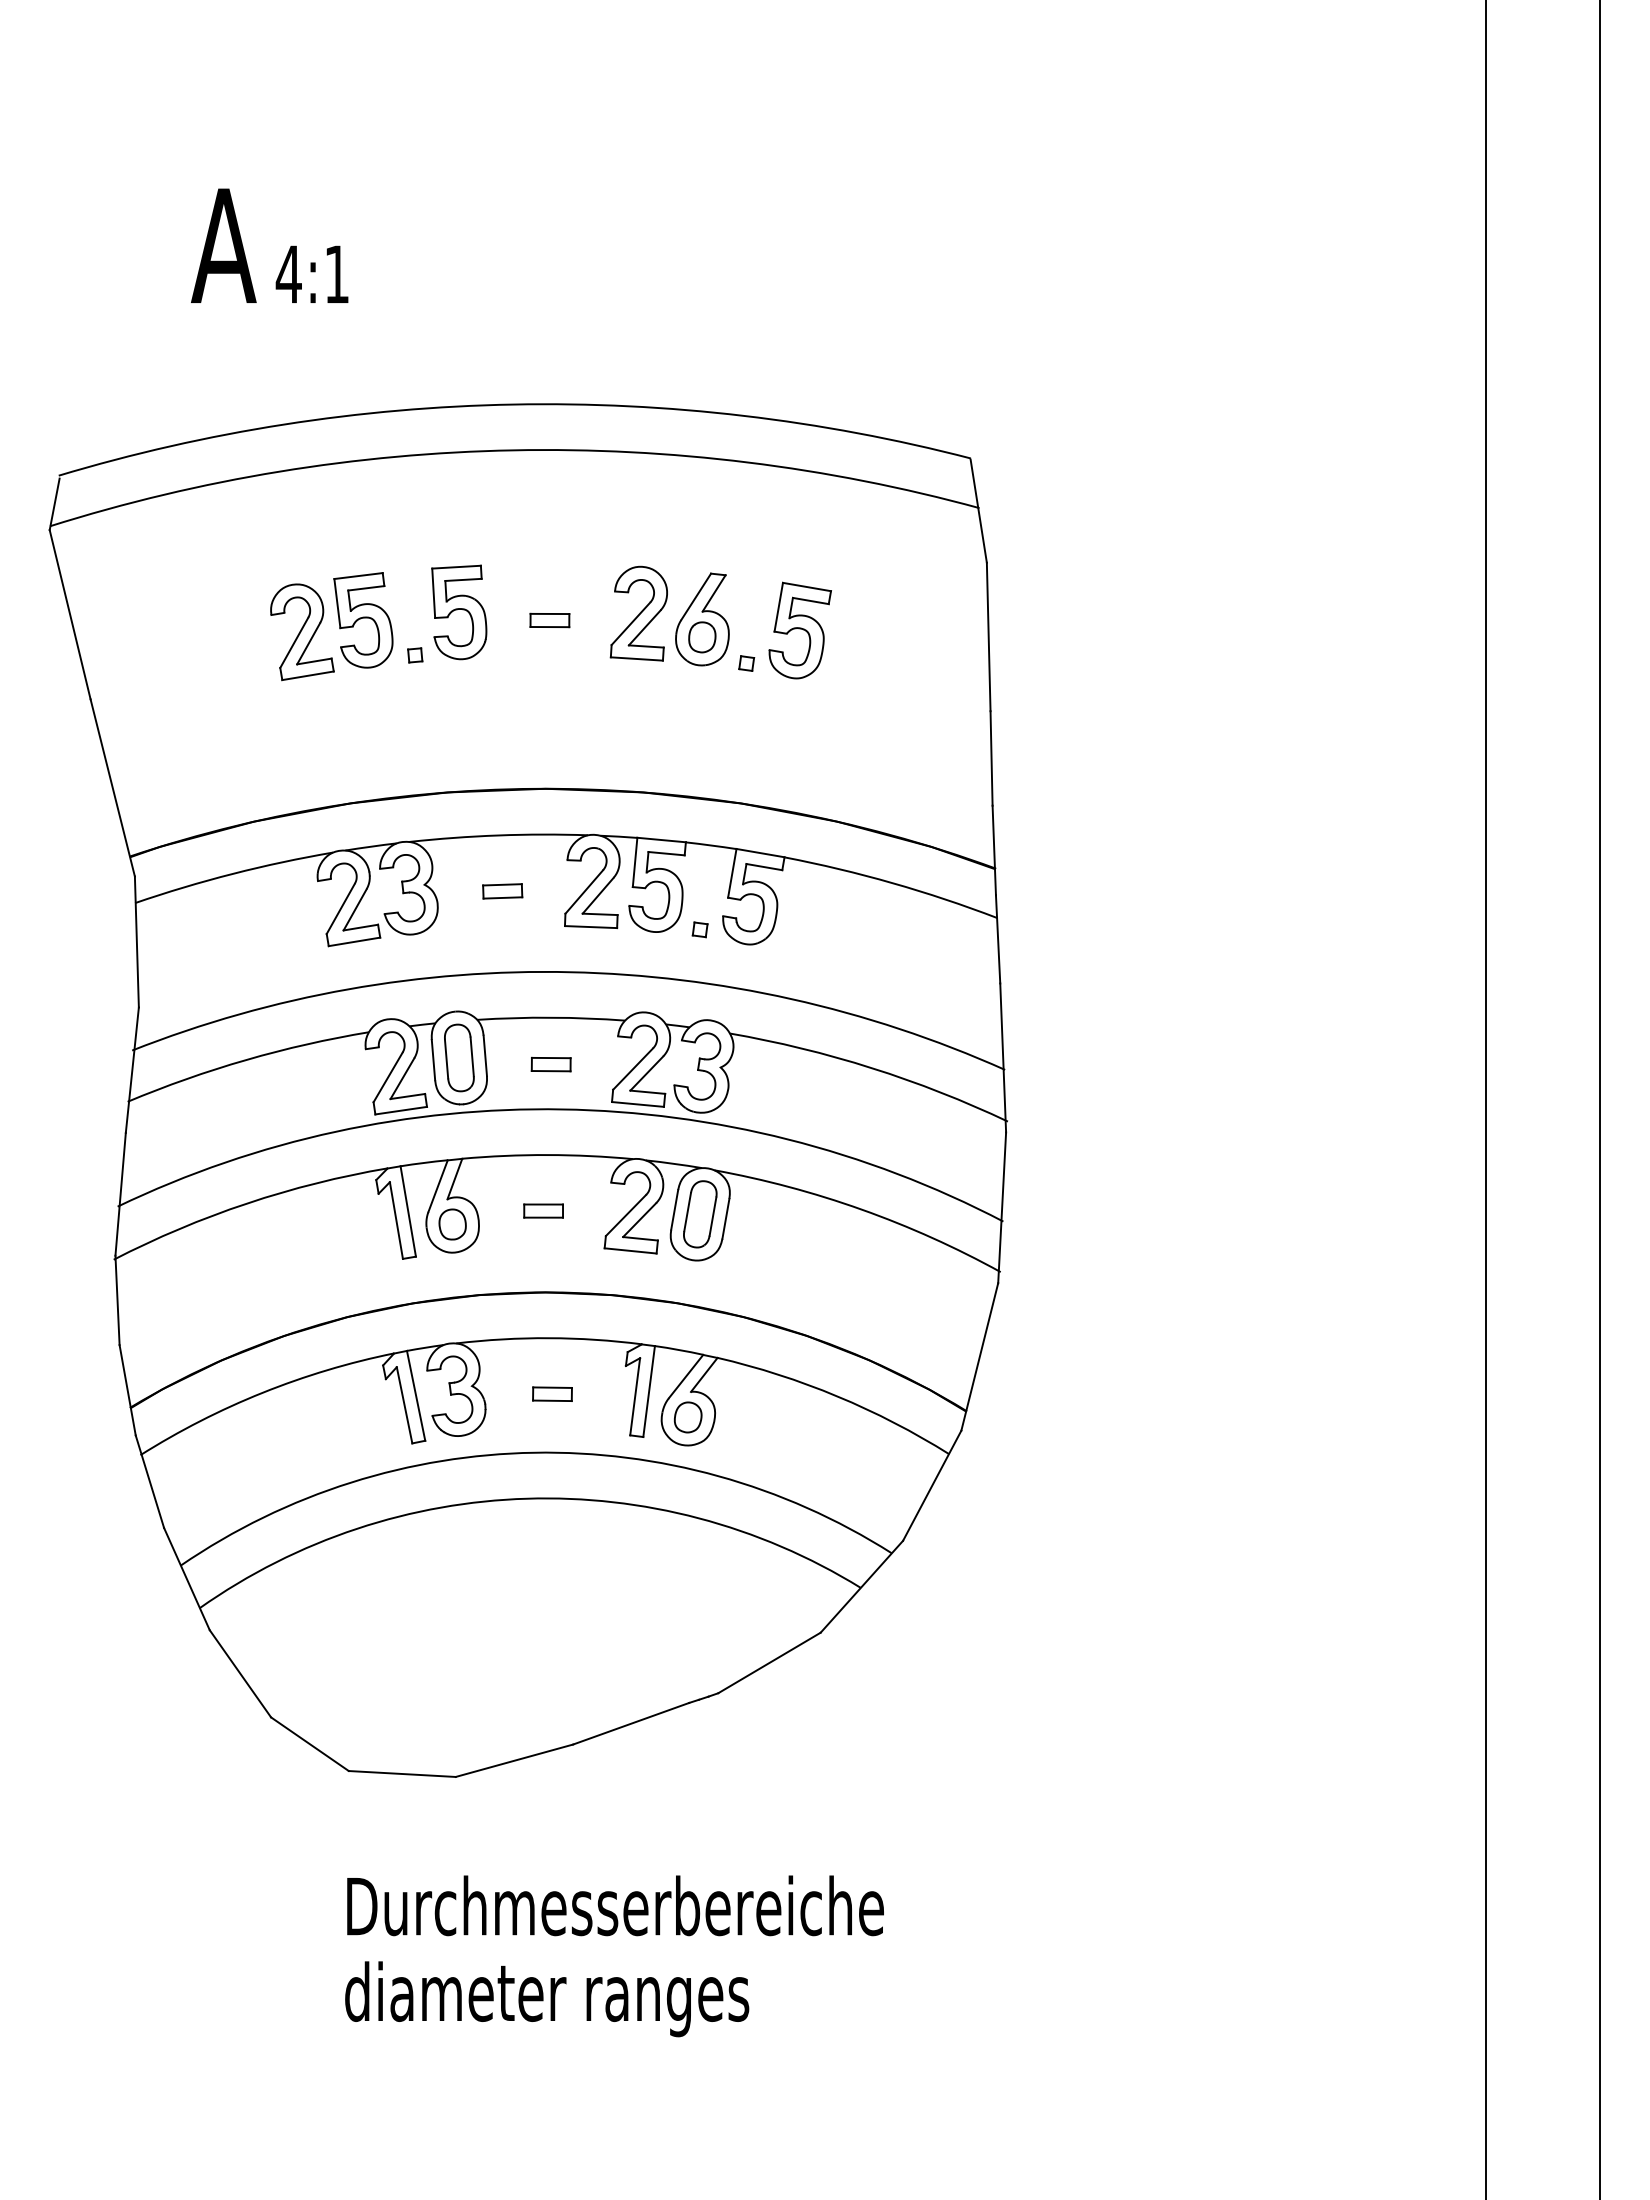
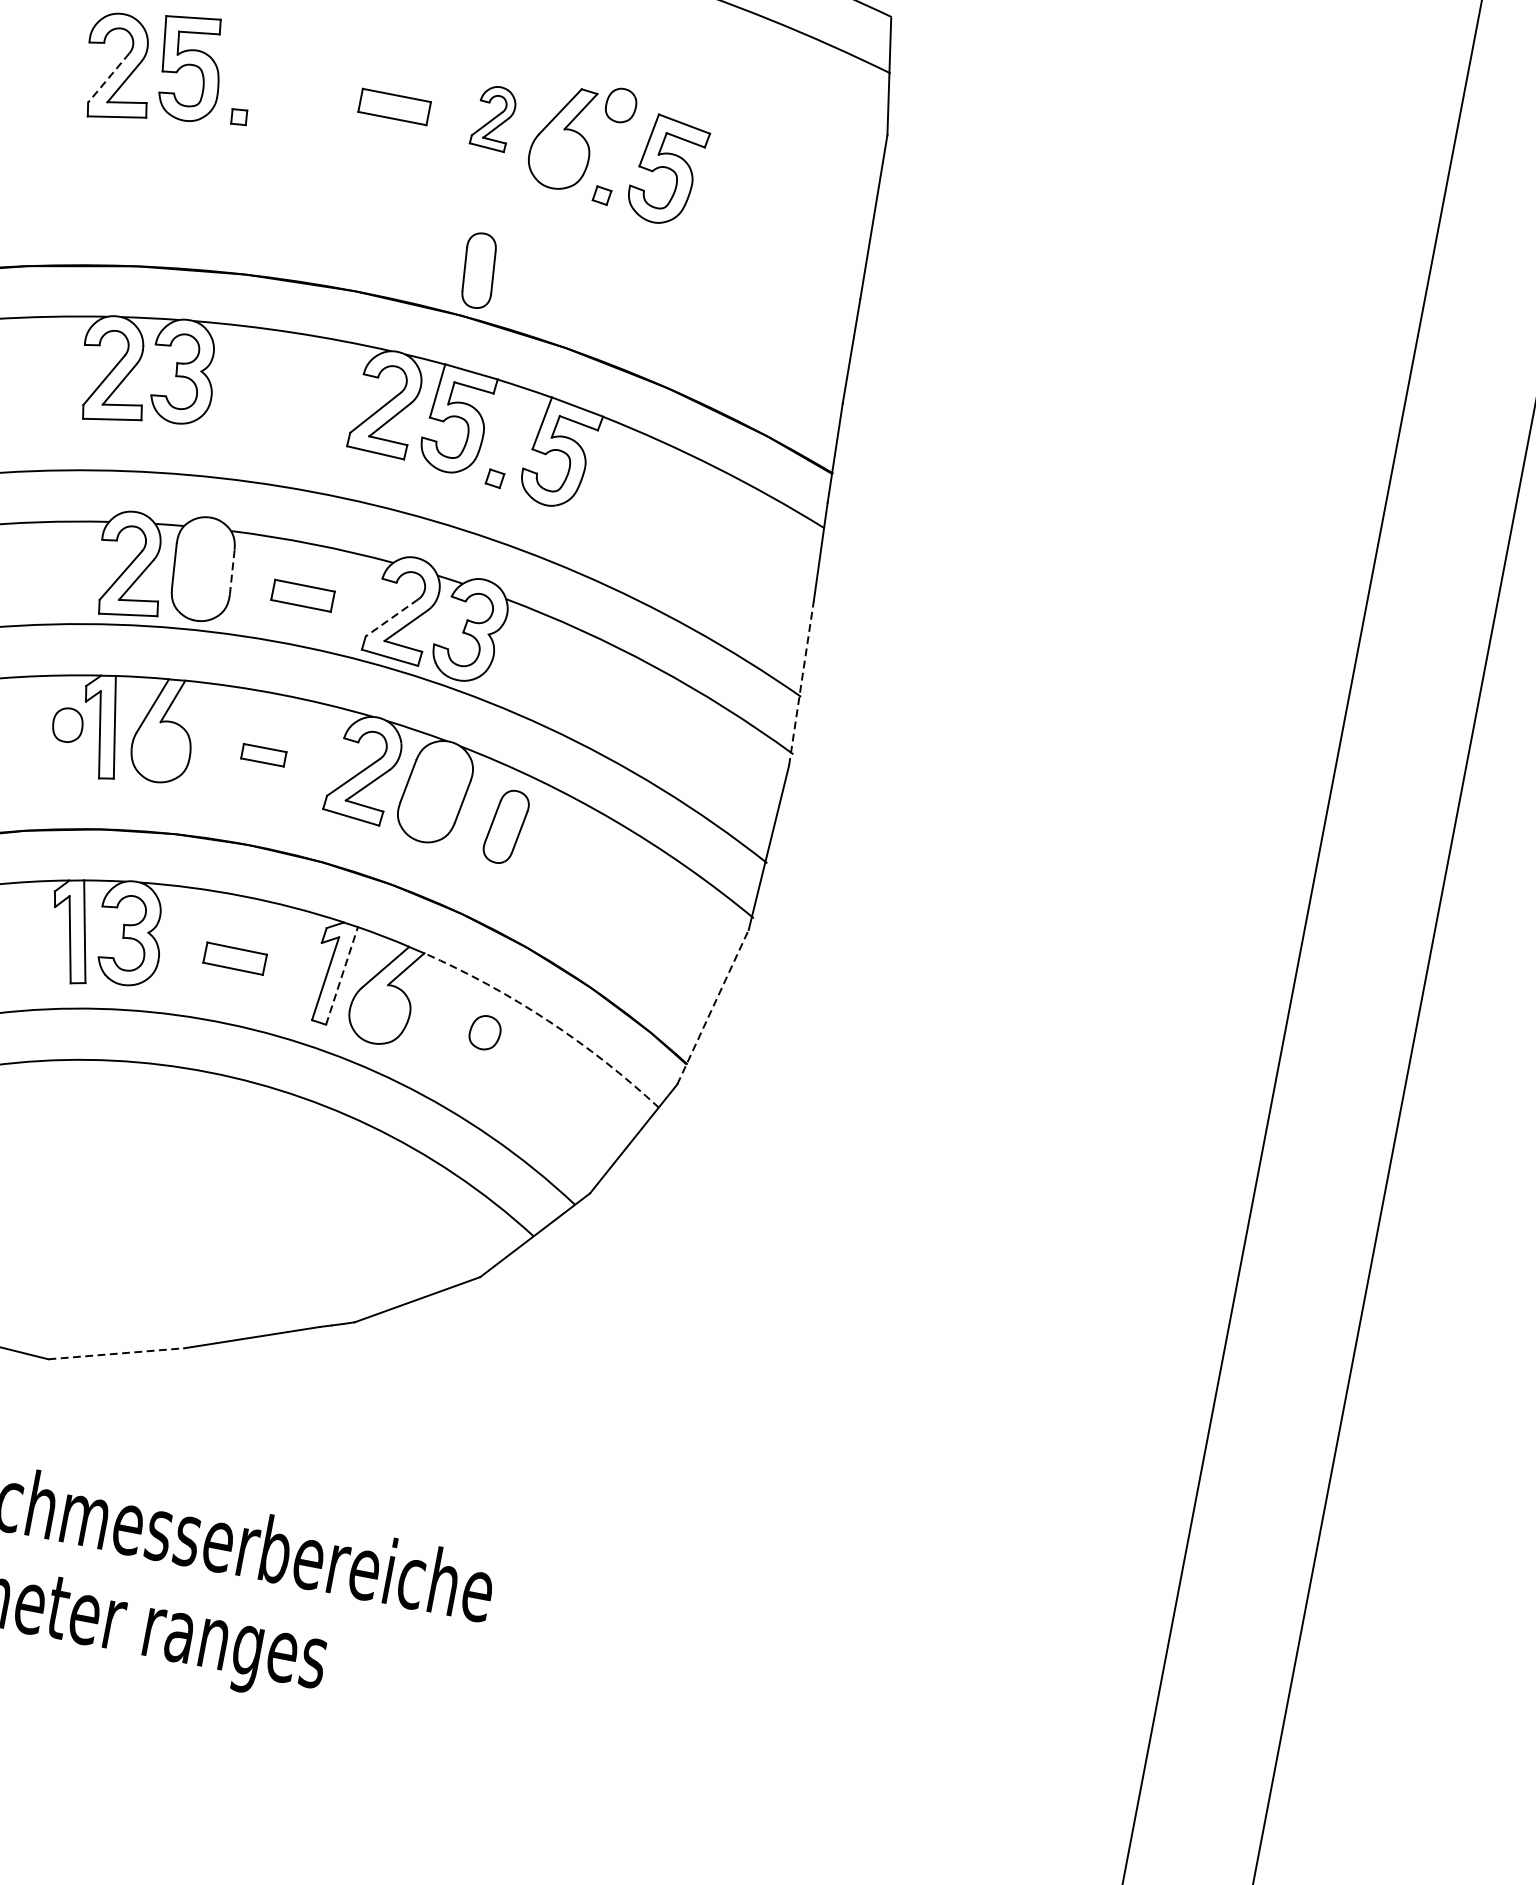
part: (459, 612) -> (296, 79), removed
part: (638, 613) -> (493, 117), size x0.6
part: (549, 620) -> (394, 106), size x1.6
part: (702, 637) -> (621, 105), moved
line: (294, 642) -> (109, 77), solid -> dashed
part: (502, 891) -> (285, 395), removed
line: (485, 1055) -> (232, 571), solid -> dashed
part: (459, 1057) -> (479, 270), moved
line: (1003, 1057) -> (801, 682), solid -> dashed
part: (550, 1064) -> (302, 595), size x1.4
line: (633, 1069) -> (392, 618), solid -> dashed
part: (700, 1214) -> (506, 827), moved
part: (452, 1224) -> (67, 725), moved
line: (979, 1356) -> (712, 1006), solid -> dashed
line: (649, 1391) -> (342, 975), solid -> dashed
part: (552, 1393) -> (235, 957), size x1.4
arc: (837, 1396) -> (548, 1020), solid -> dashed
part: (688, 1417) -> (485, 1032), moved
line: (514, 1760) -> (116, 1353), solid -> dashed

